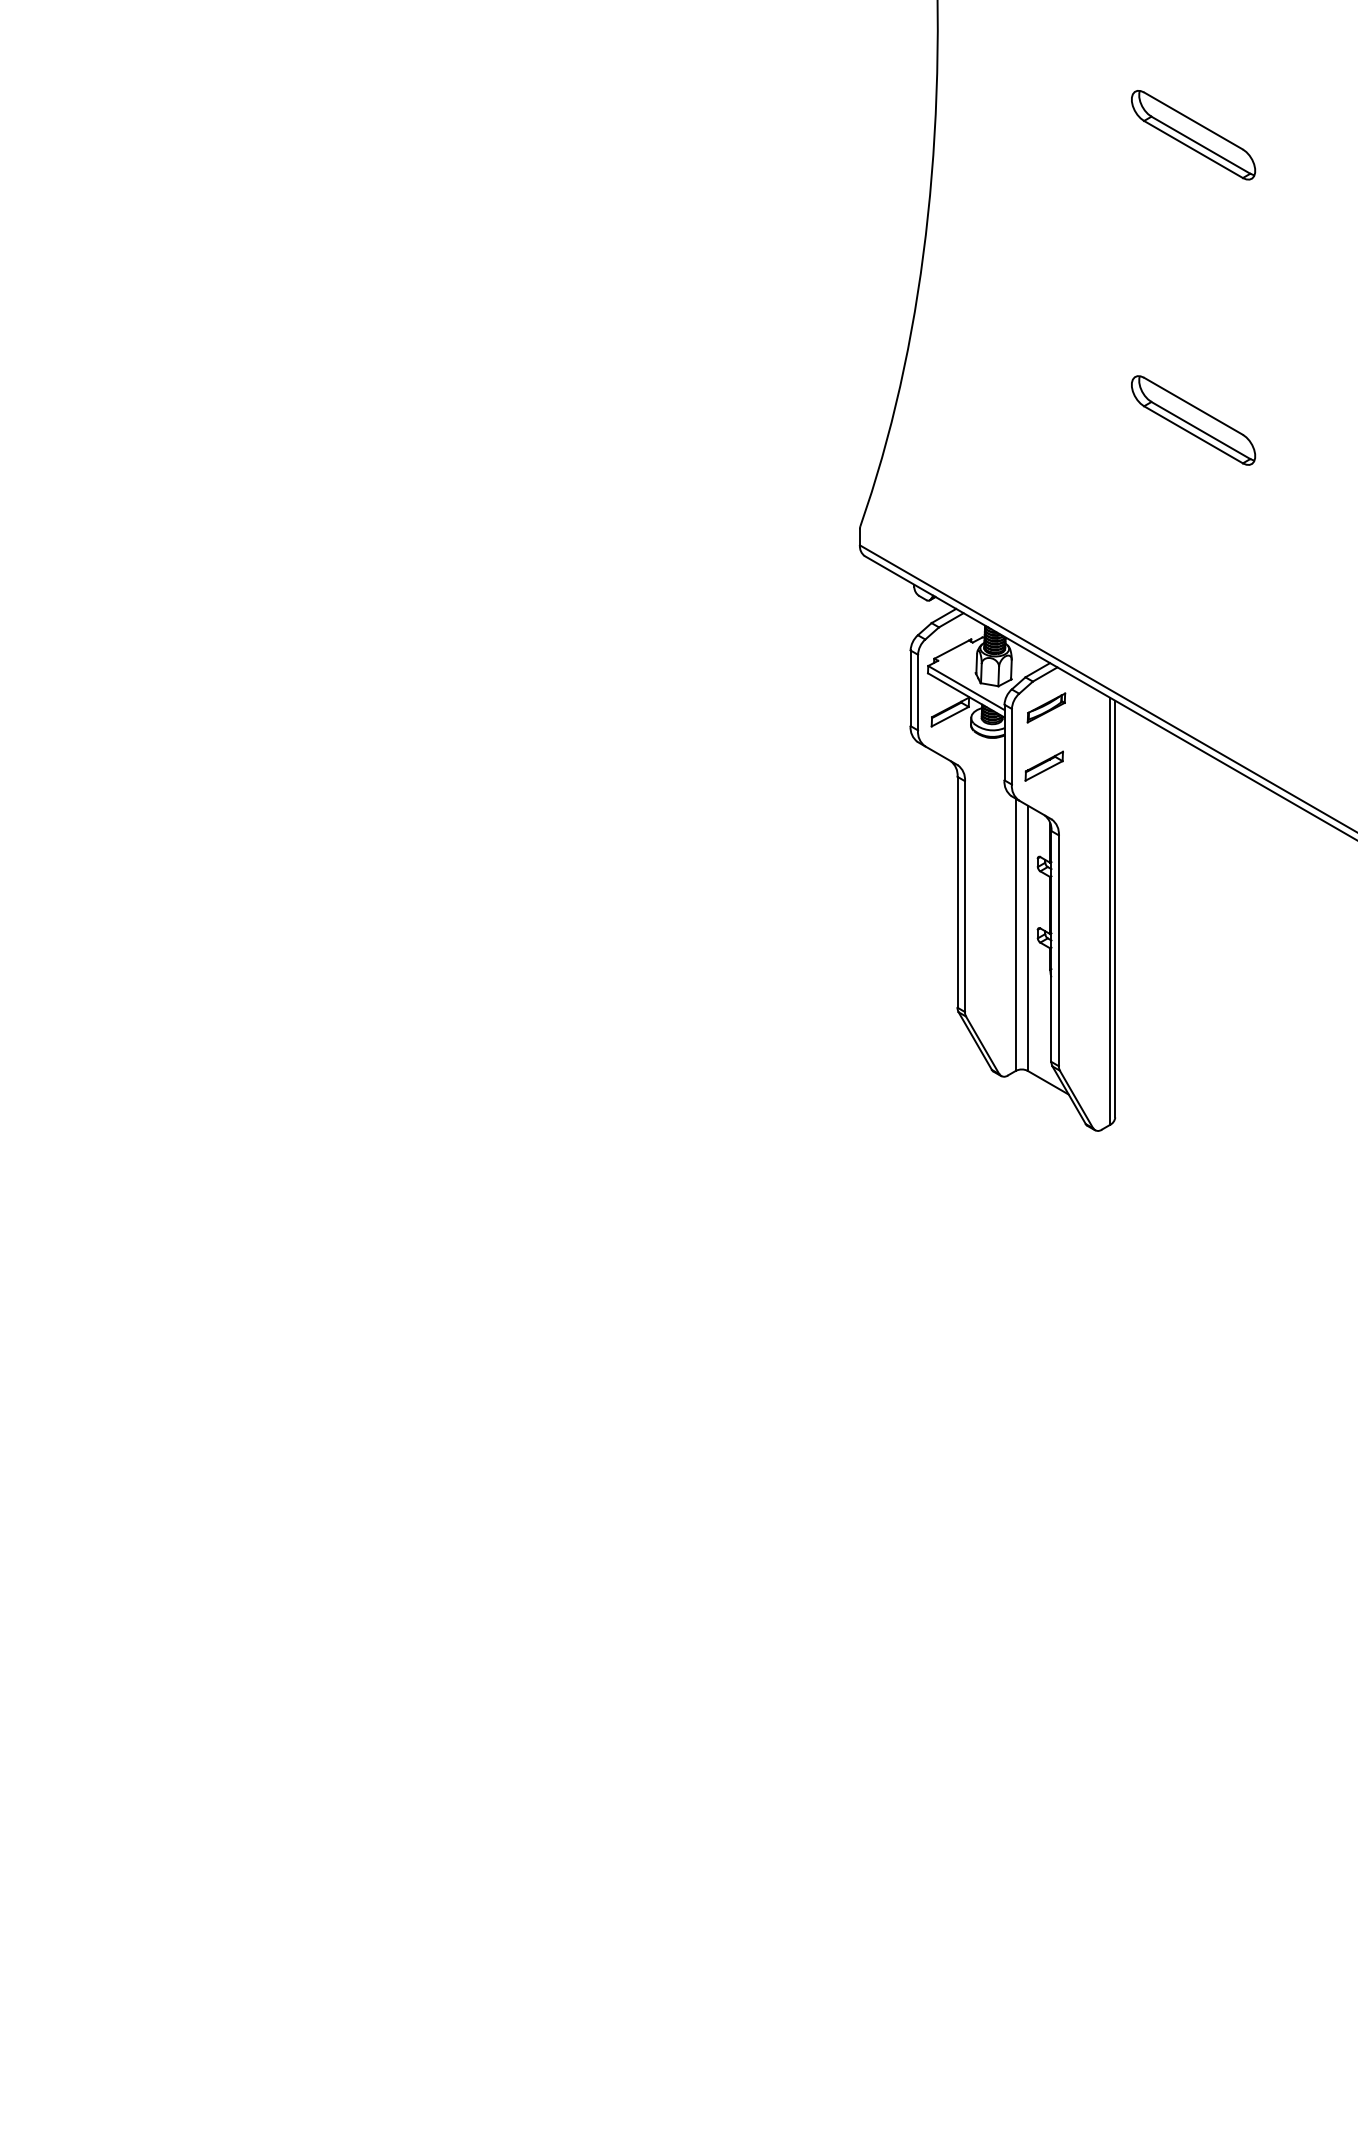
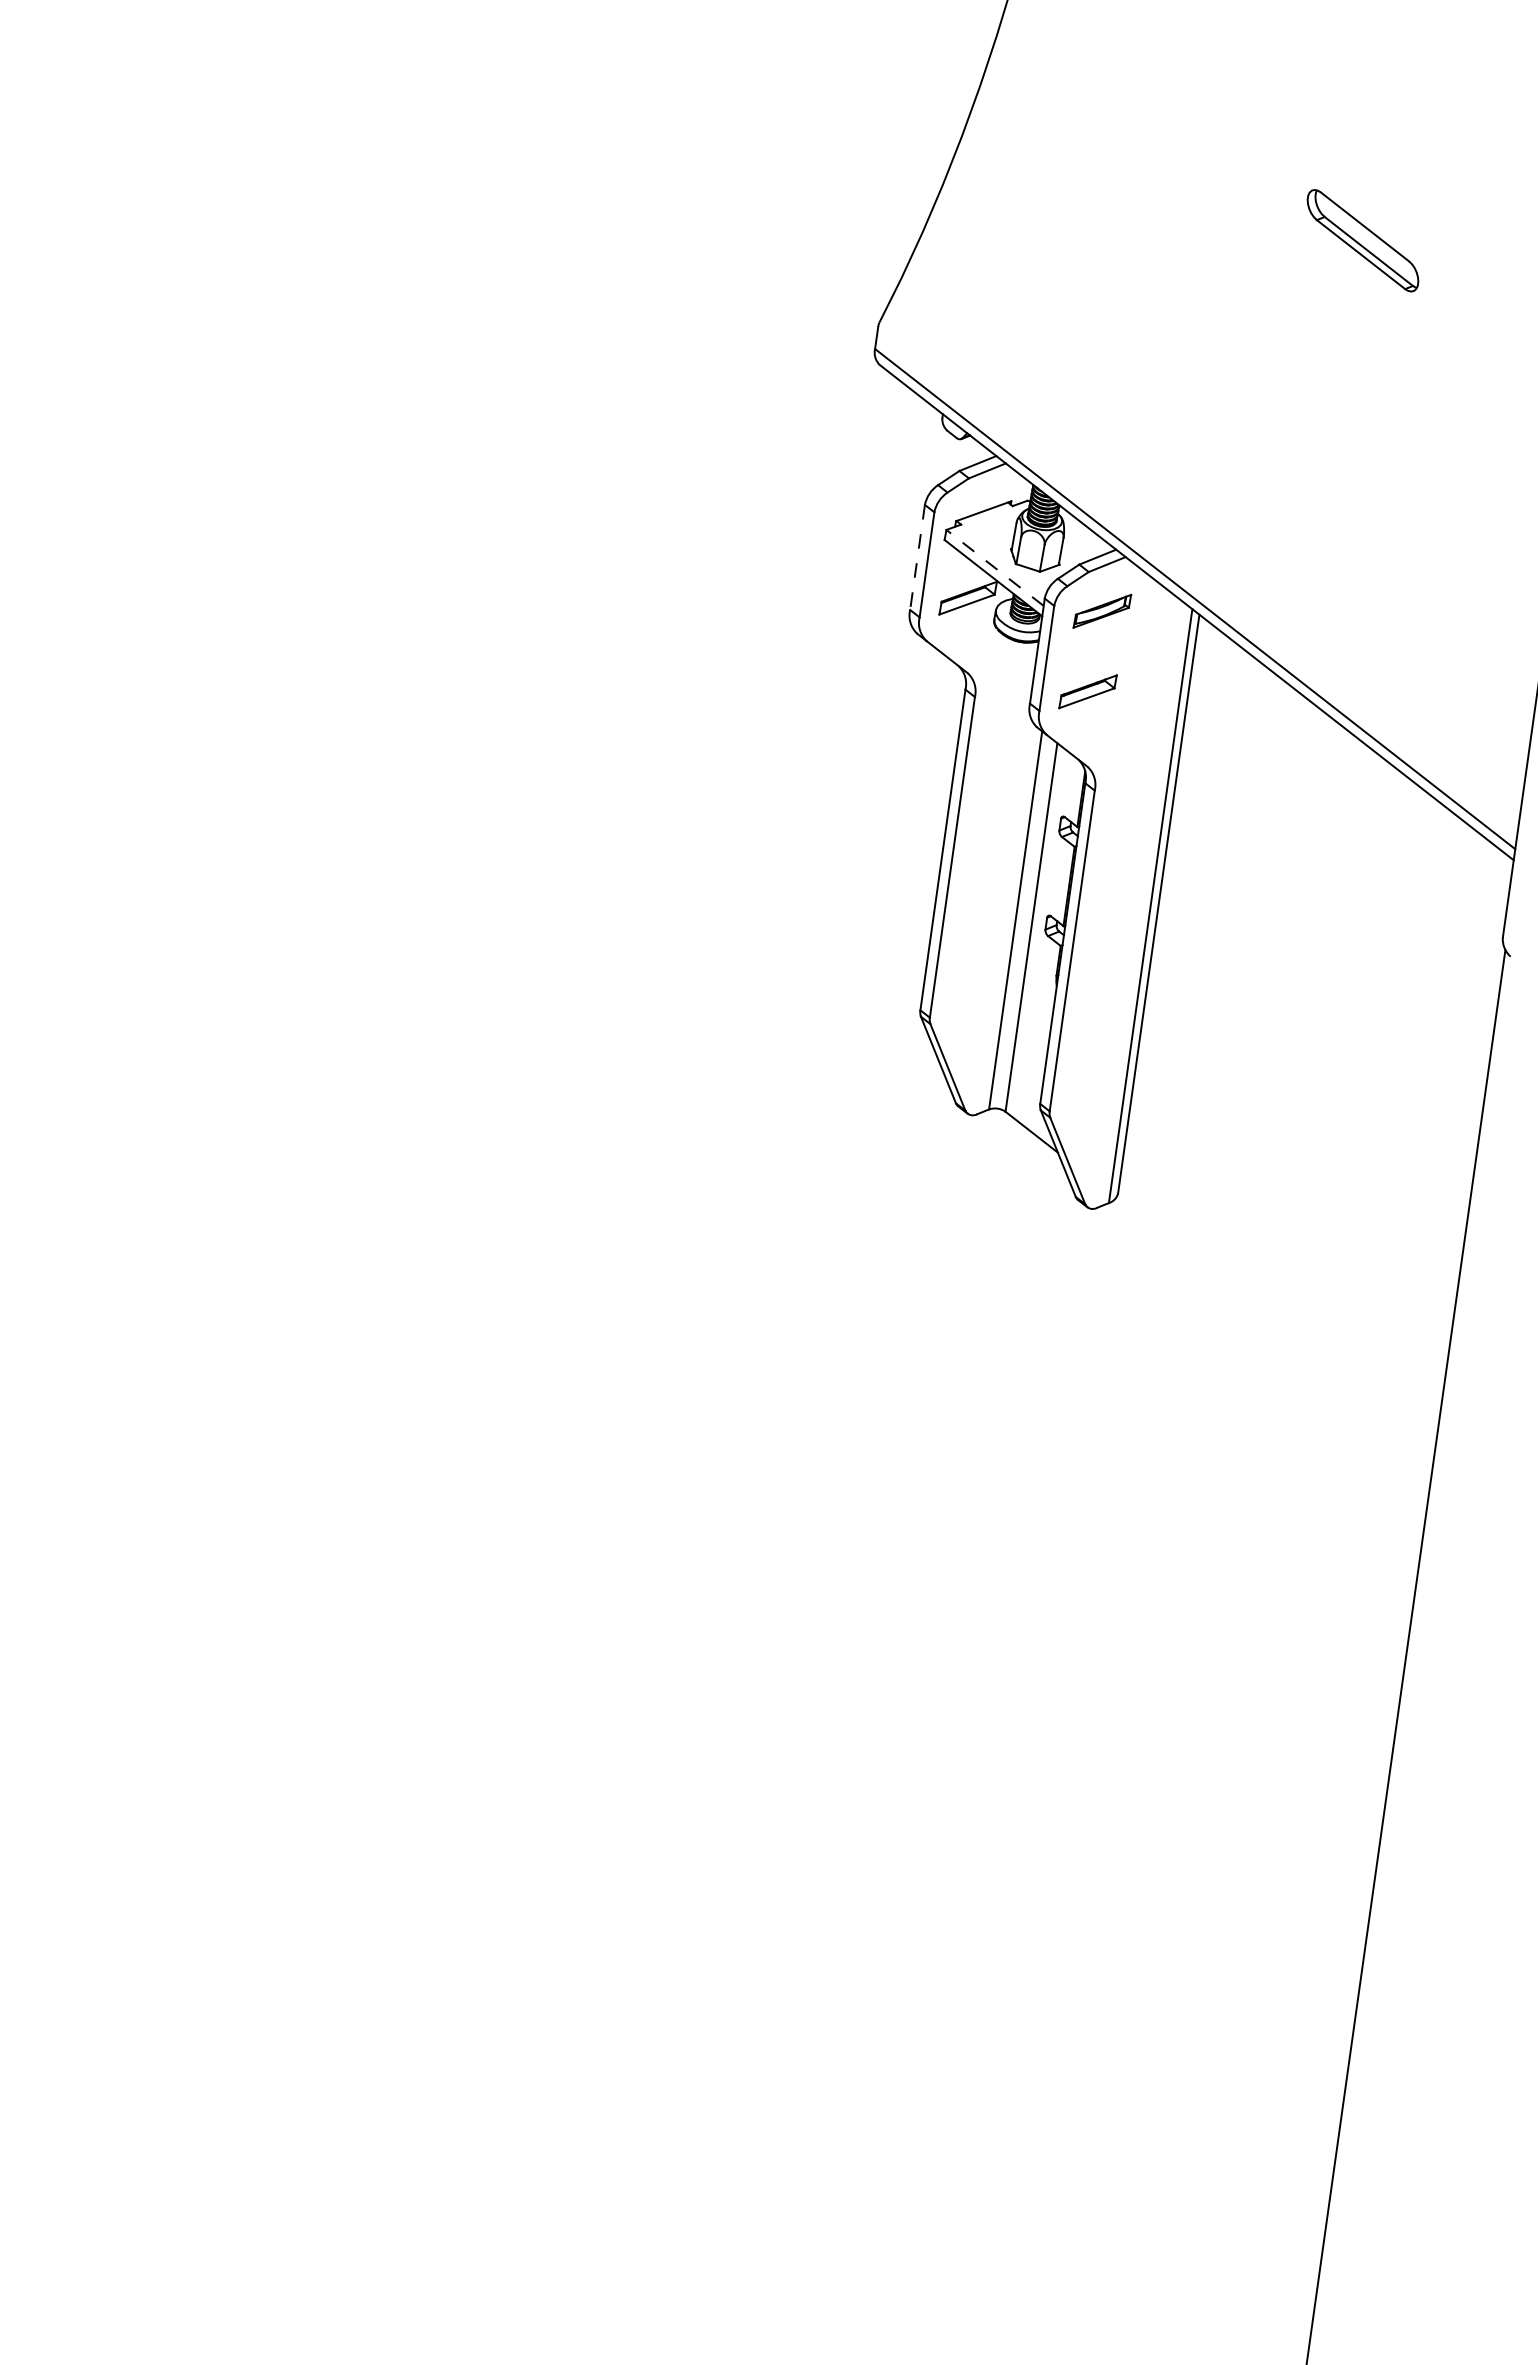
part: (1193, 420) -> (1362, 240), size x0.7
line: (965, 687) -> (993, 567), solid -> dashed
line: (910, 688) -> (917, 557), solid -> dashed

